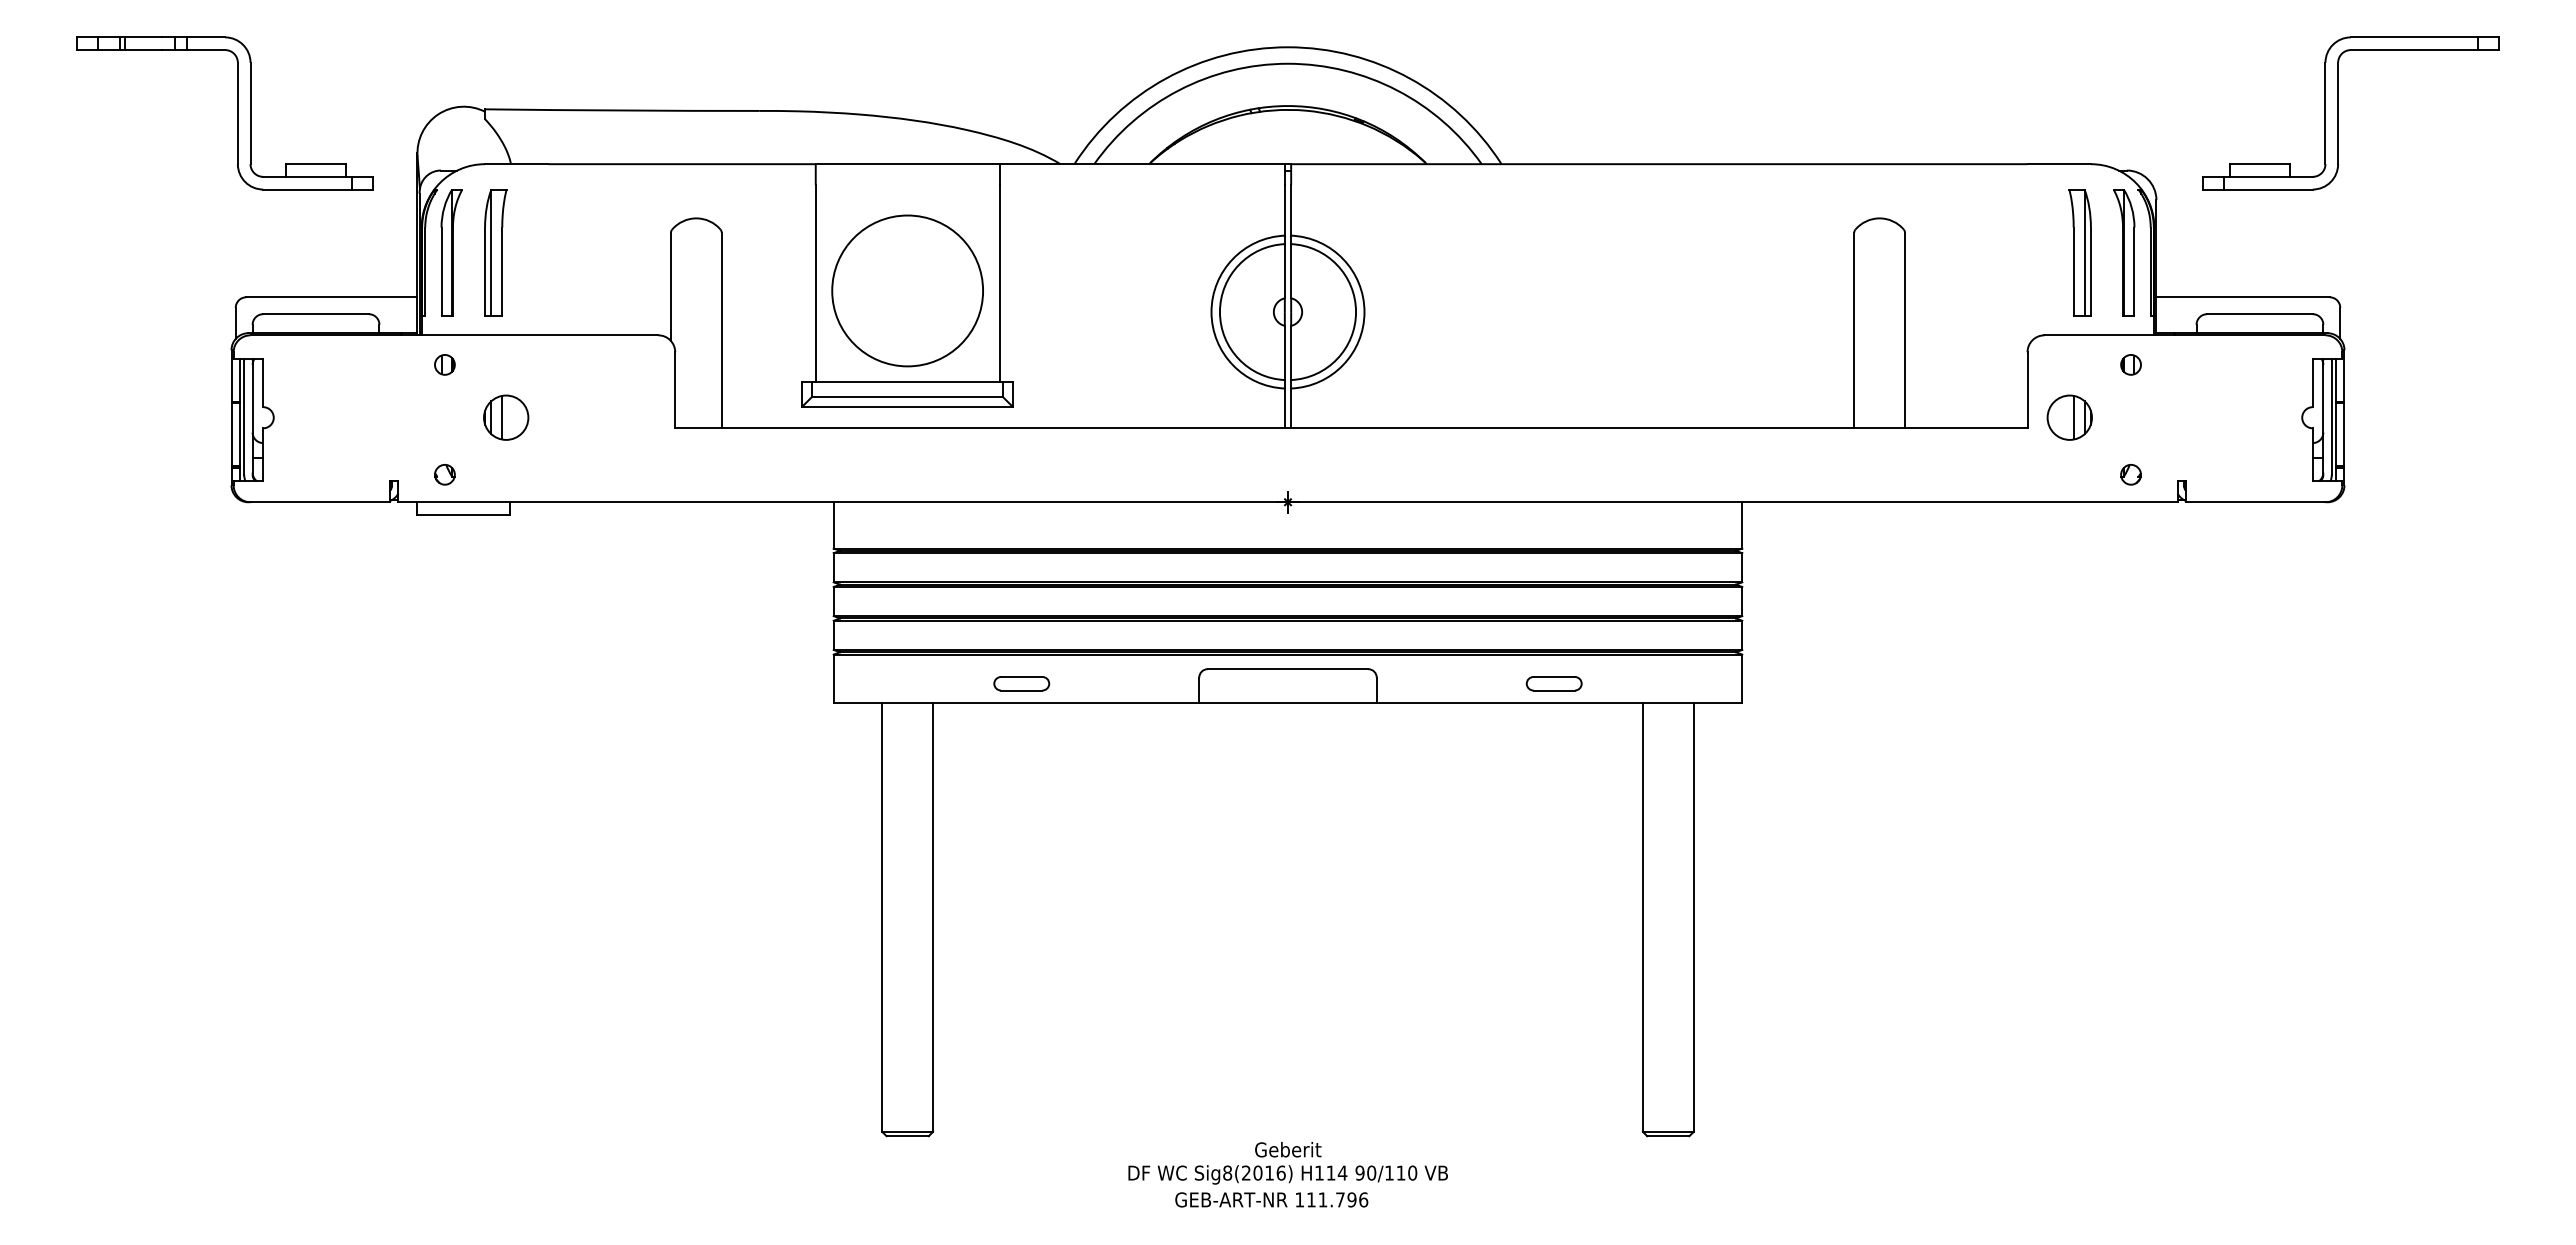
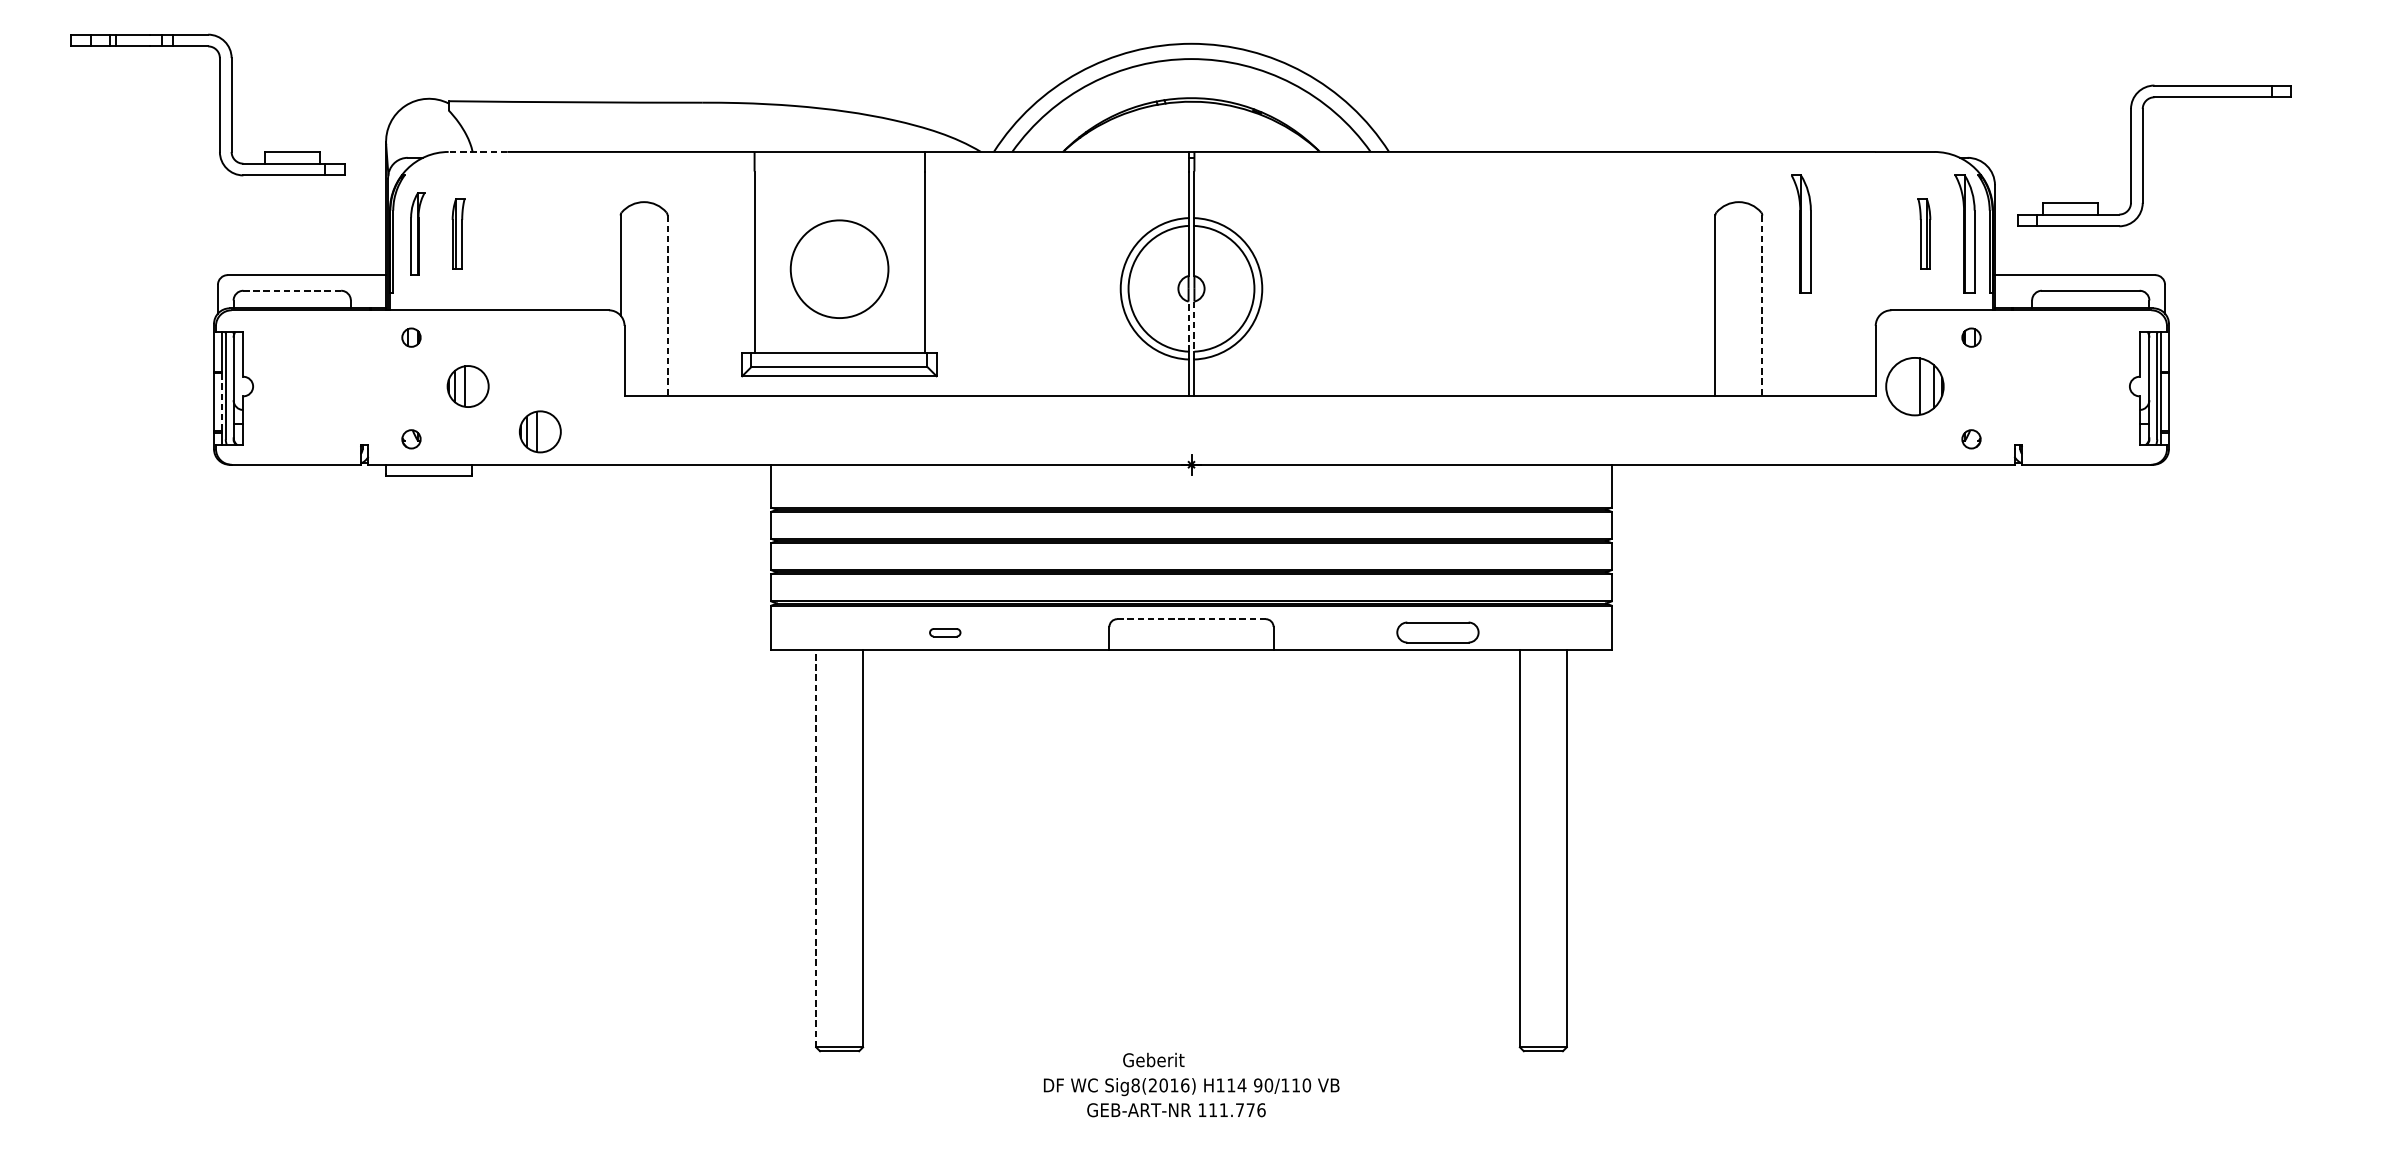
part: (2338, 113) -> (2143, 155), moved
line: (516, 164) -> (477, 152), solid -> dashed
part: (451, 252) -> (417, 233), size x0.7
part: (495, 252) -> (458, 233), size x0.6
part: (1947, 252) -> (1801, 233), added
part: (2079, 252) -> (1923, 233), size x0.6
circle: (907, 290) -> (839, 268), size x0.7
line: (316, 314) -> (292, 291), solid -> dashed
line: (721, 330) -> (667, 305), solid -> dashed
line: (1904, 330) -> (1761, 305), solid -> dashed
line: (1284, 352) -> (1188, 326), solid -> dashed
line: (1291, 353) -> (1194, 327), solid -> dashed
part: (2069, 417) -> (1914, 386), size x1.4
line: (239, 435) -> (221, 402), solid -> dashed
part: (584, 466) -> (540, 431), added
line: (1288, 669) -> (1191, 619), solid -> dashed
part: (1021, 683) -> (944, 632), size x0.6
part: (1553, 683) -> (1437, 632), size x1.6
line: (882, 916) -> (816, 848), solid -> dashed
text: (1288, 1149) -> (1154, 1059), moved
text: (1351, 1199) -> (1250, 1109), 111.796 -> 111.776

